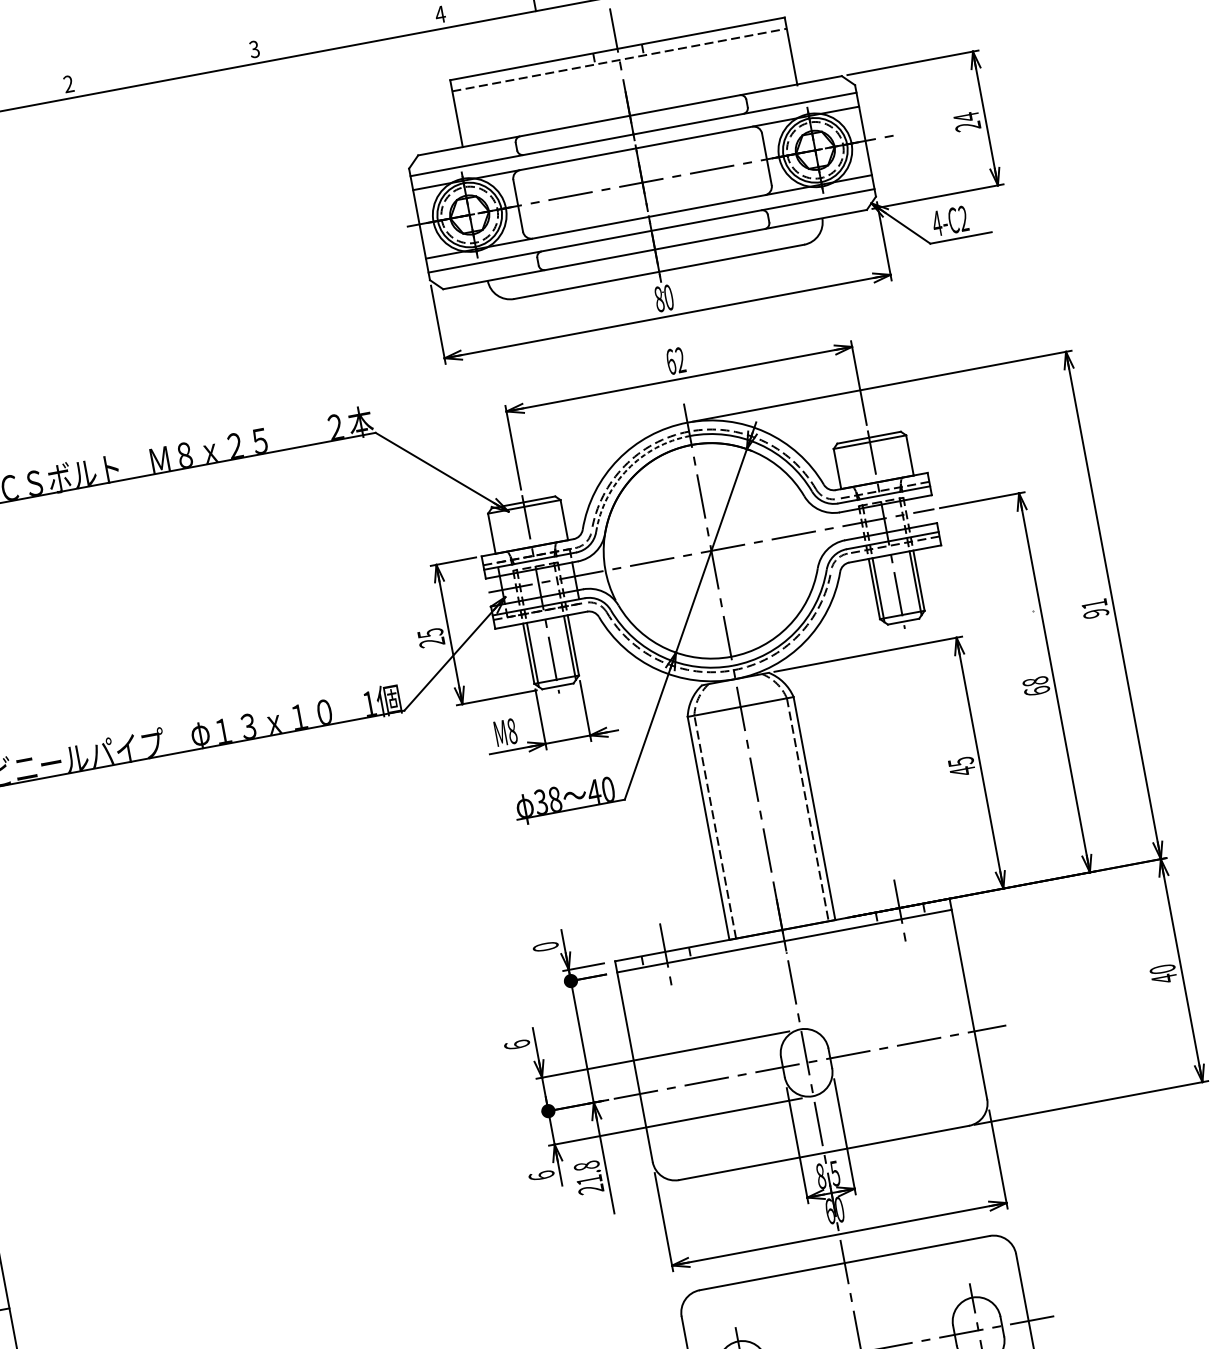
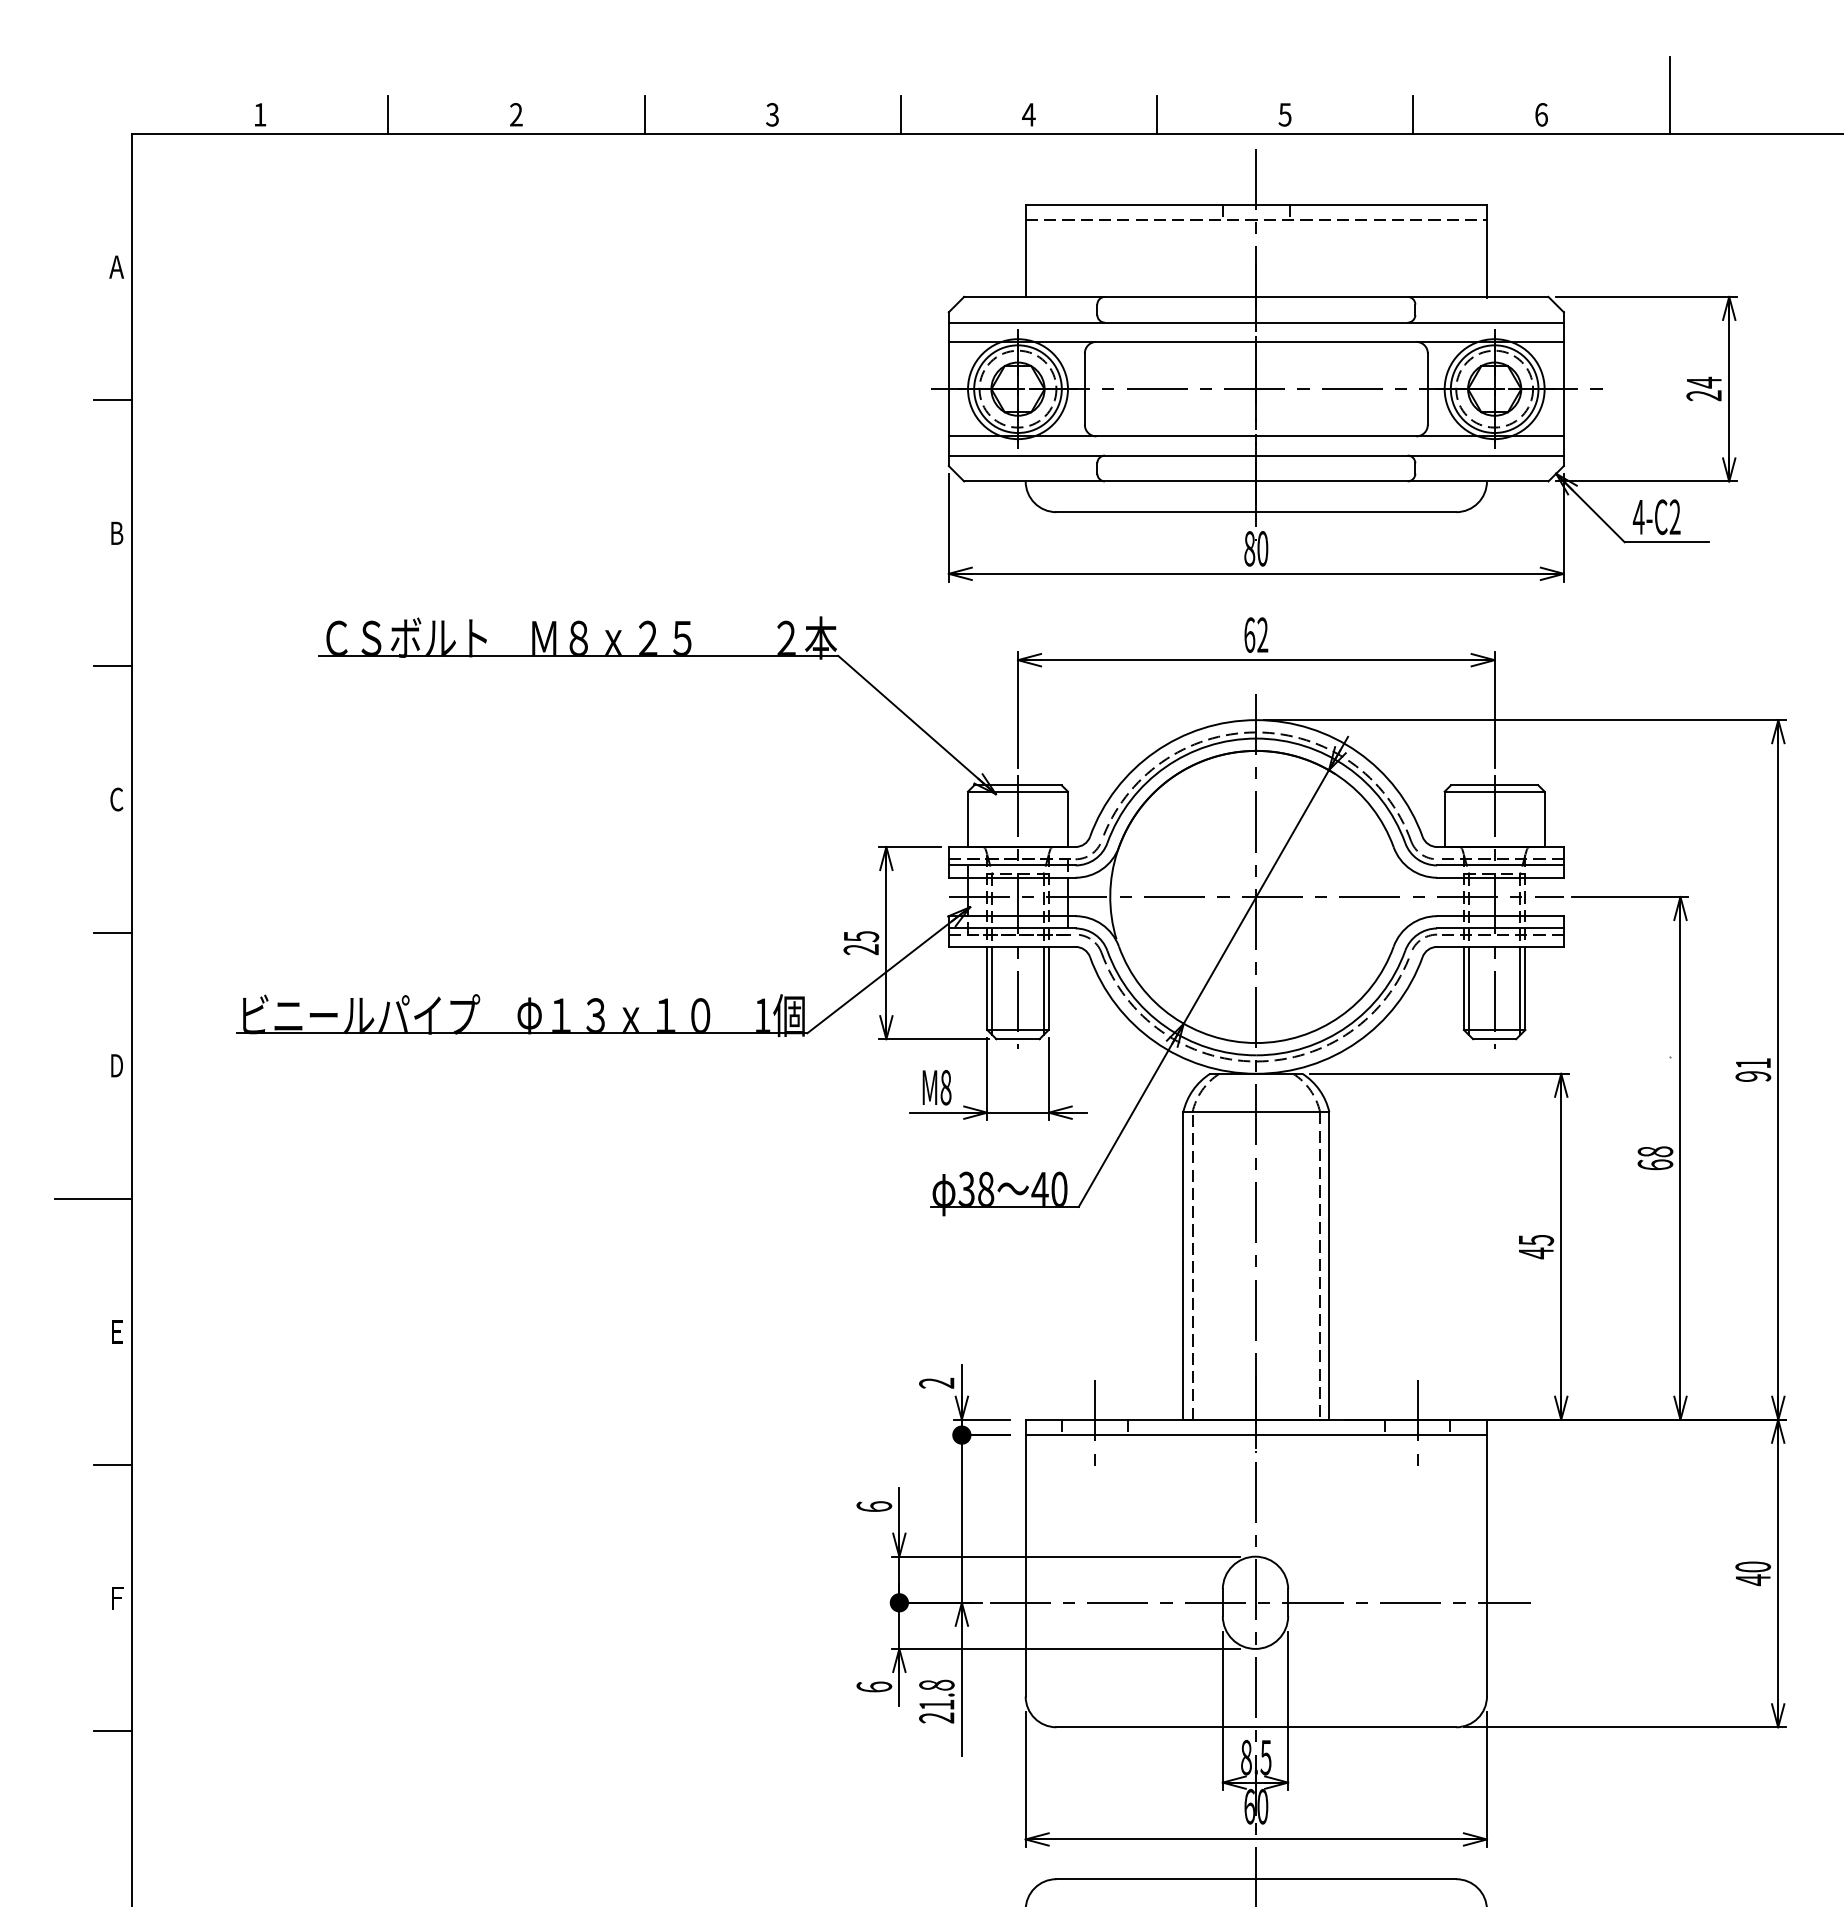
line: (347, 31) -> (900, 114), added
line: (161, 66) -> (644, 114), added
arc: (628, 469) -> (1165, 767), dashed -> solid
text: (545, 946) -> (936, 1382), 0 -> 2

